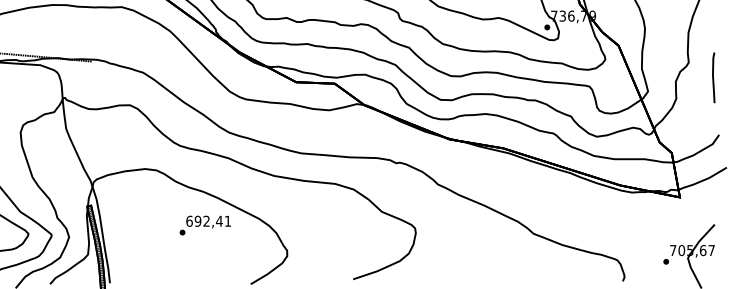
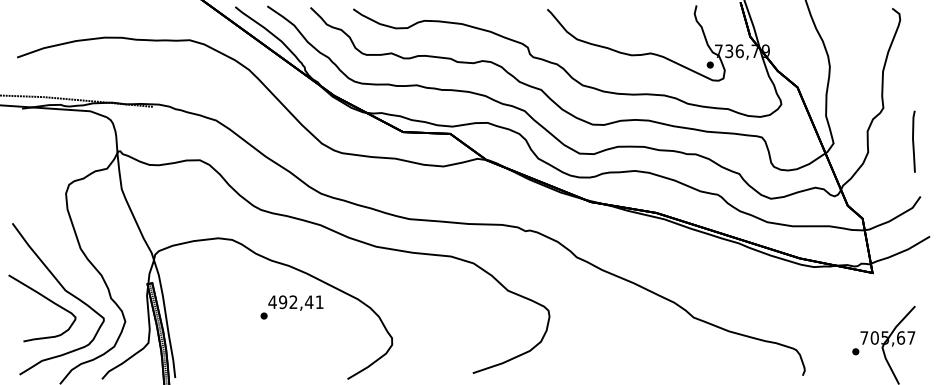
line: (713, 77) -> (913, 141), moved
text: (189, 221) -> (272, 302), 692,41 -> 492,41

